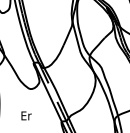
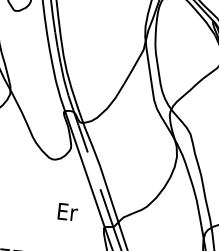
text: (26, 115) -> (67, 211), moved

